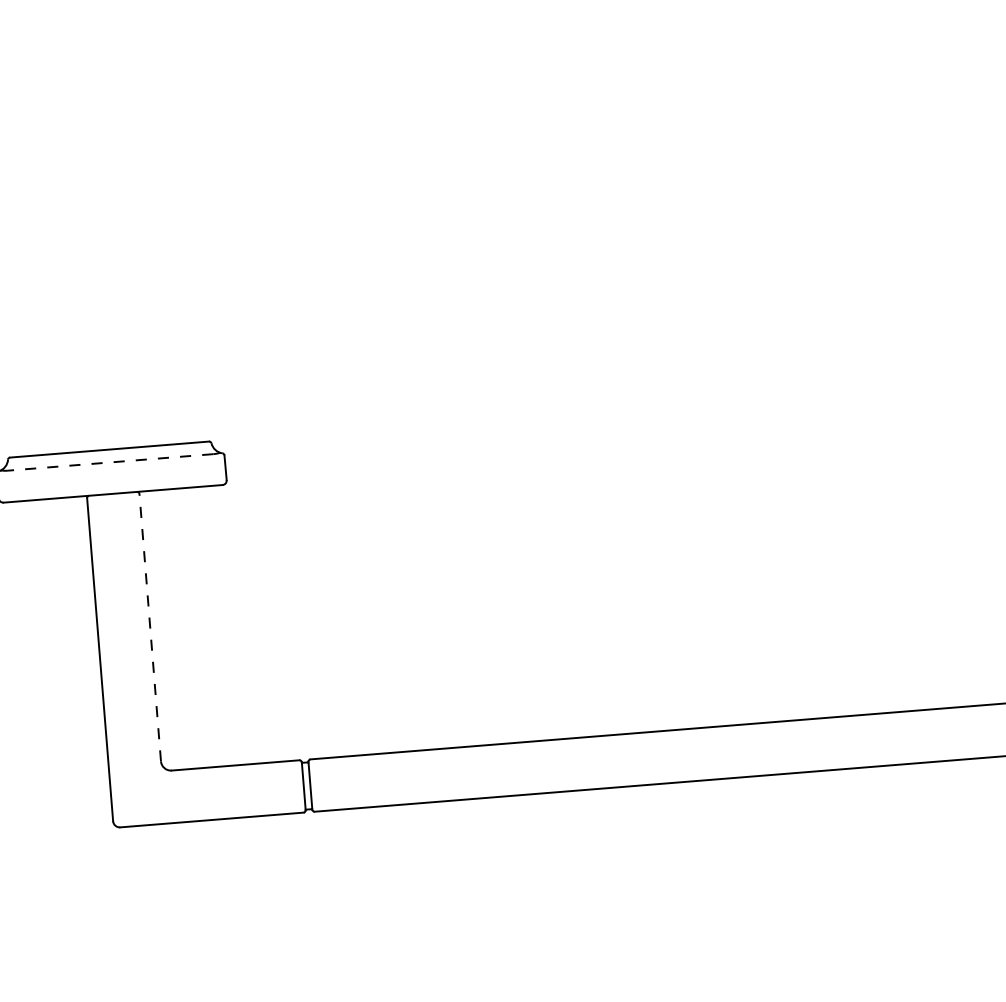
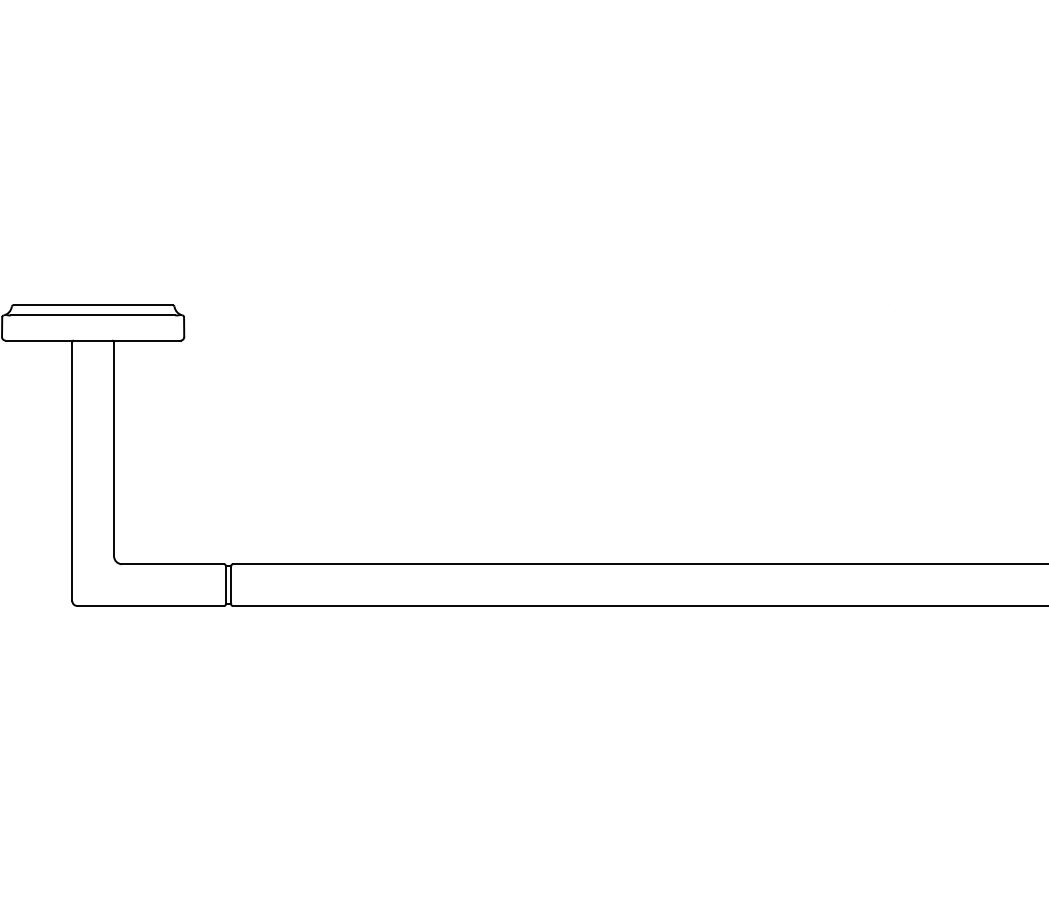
line: (109, 462) -> (92, 315), dashed -> solid
line: (150, 627) -> (114, 449), dashed -> solid

